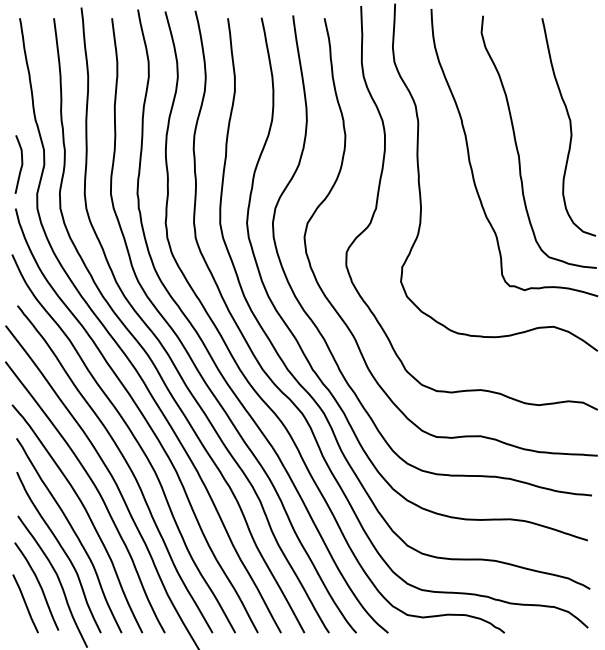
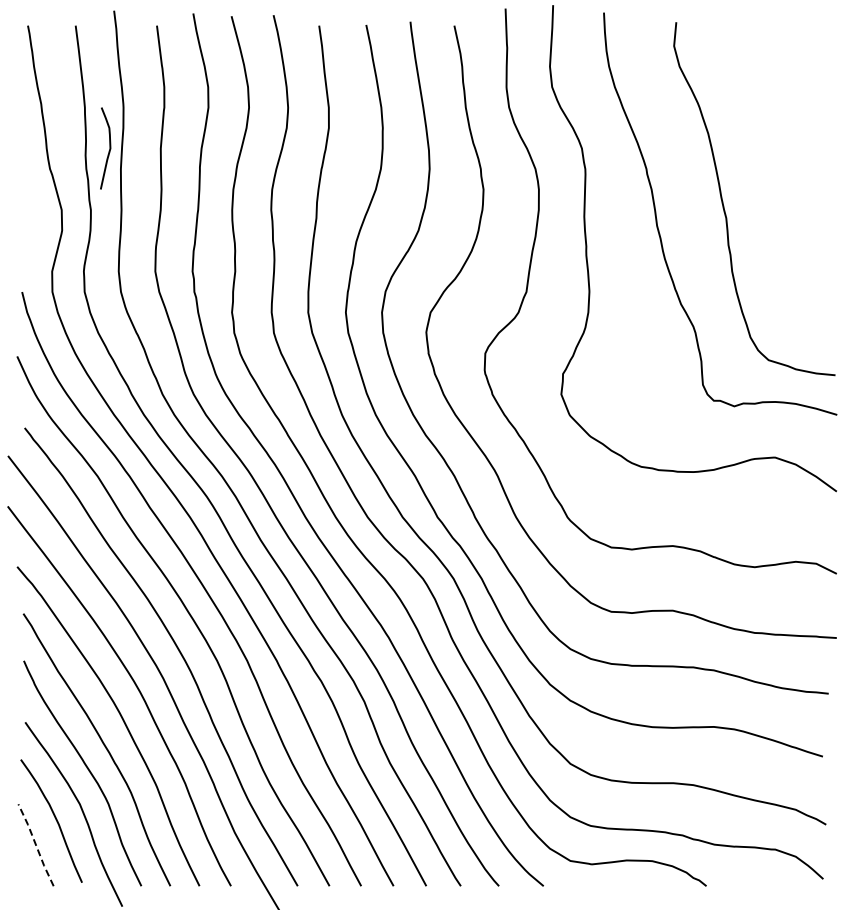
curve: (570, 127) -> (798, 178), removed
curve: (21, 164) -> (109, 148), moved
line: (25, 603) -> (35, 844), solid -> dashed

